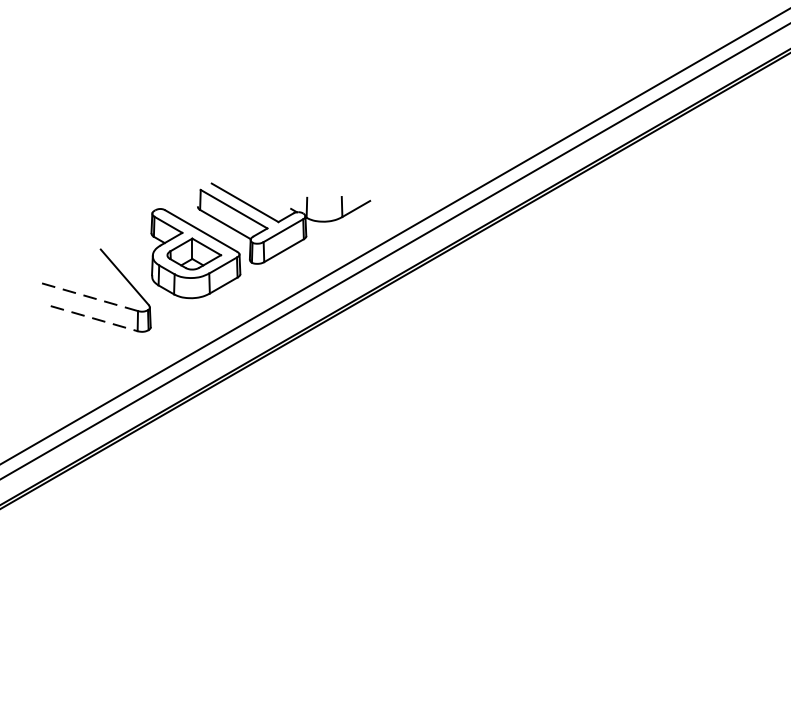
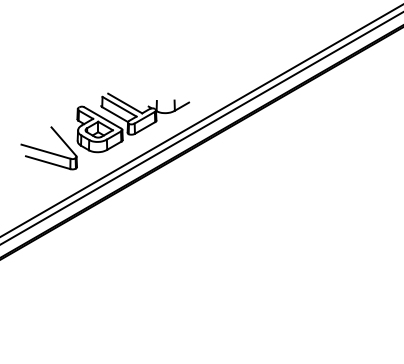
line: (90, 296) -> (46, 151), dashed -> solid
line: (94, 318) -> (48, 162), dashed -> solid

